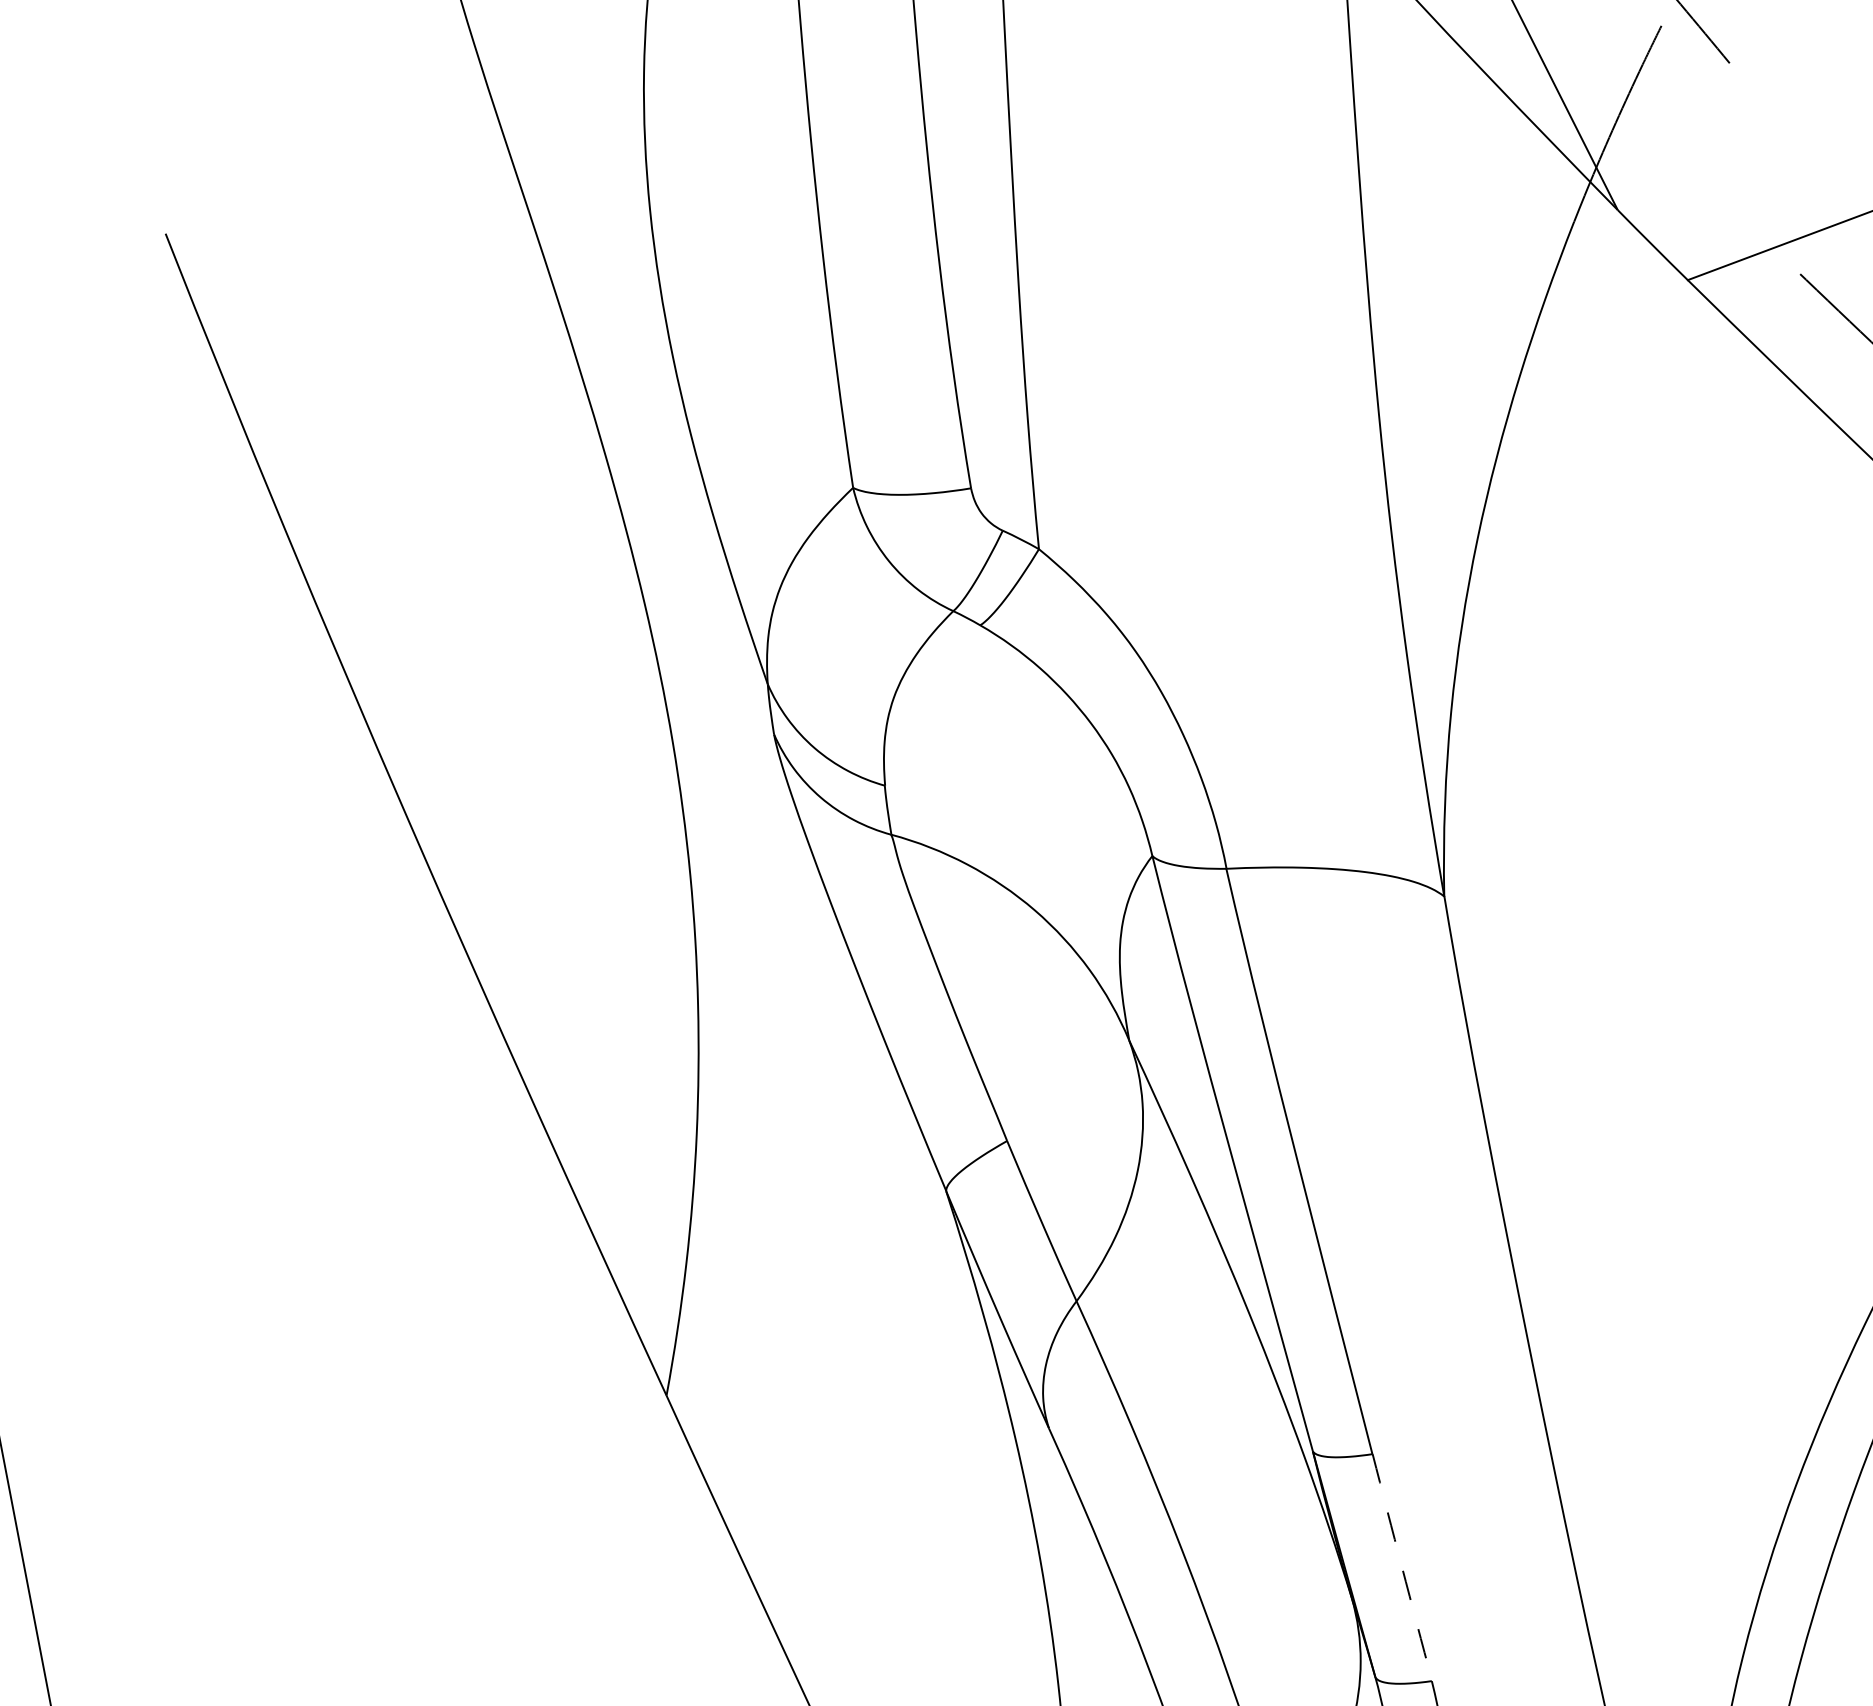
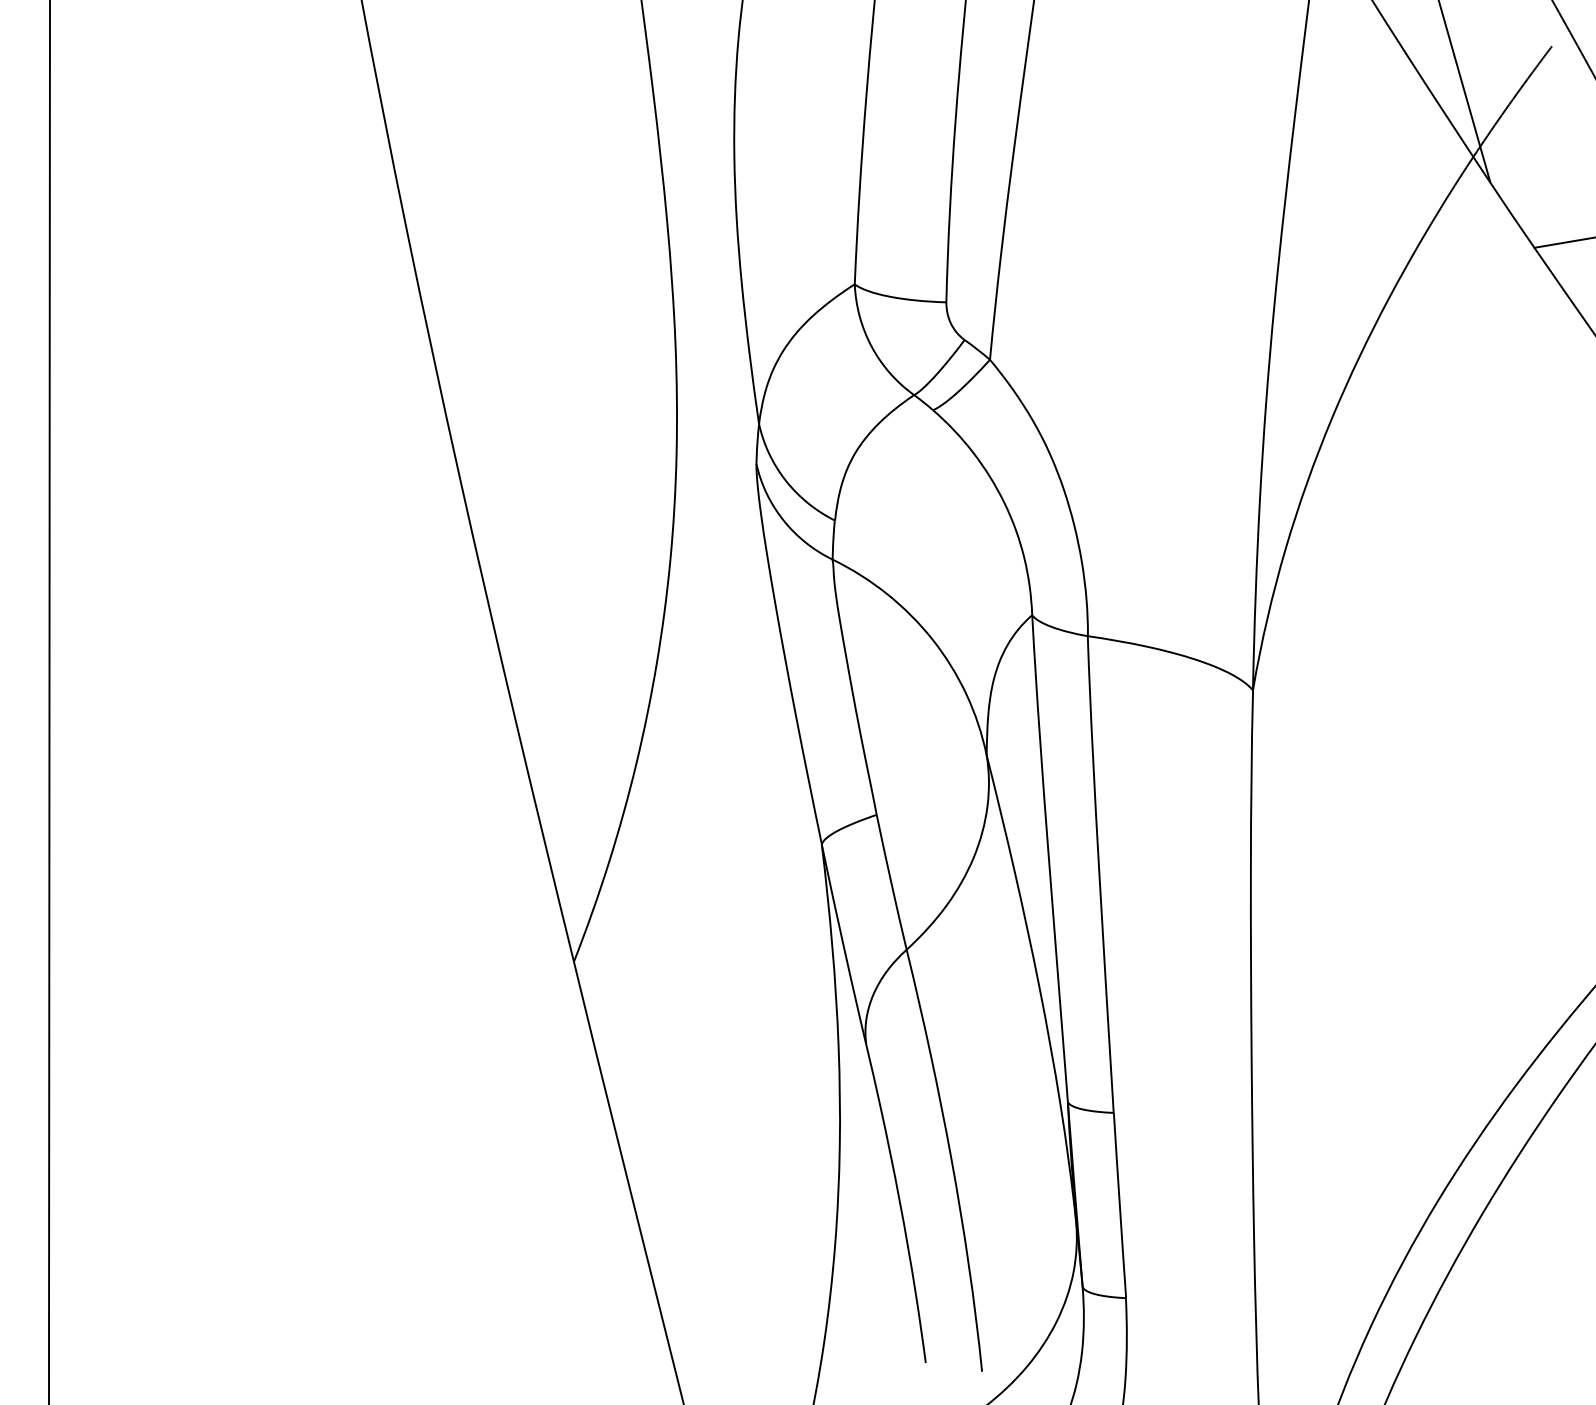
arc: (1401, 1567) -> (1119, 1205), dashed -> solid

